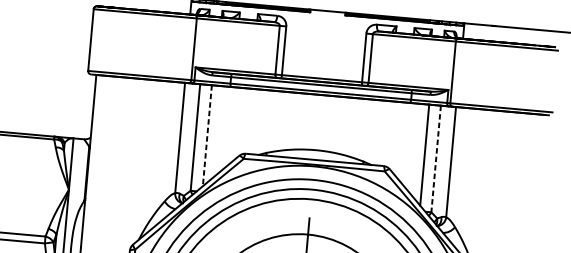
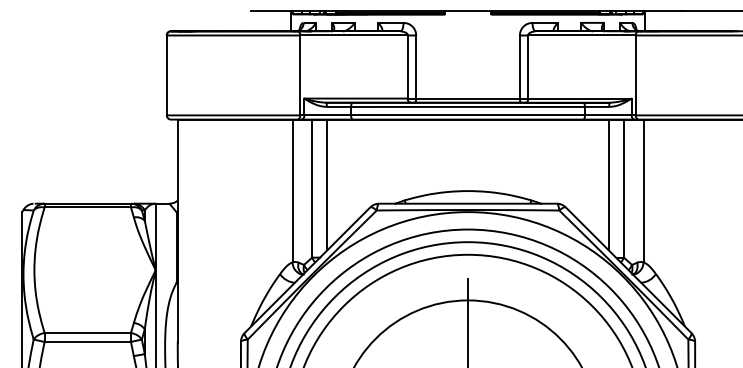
line: (207, 136) -> (327, 185), dashed -> solid
line: (435, 159) -> (623, 189), dashed -> solid

